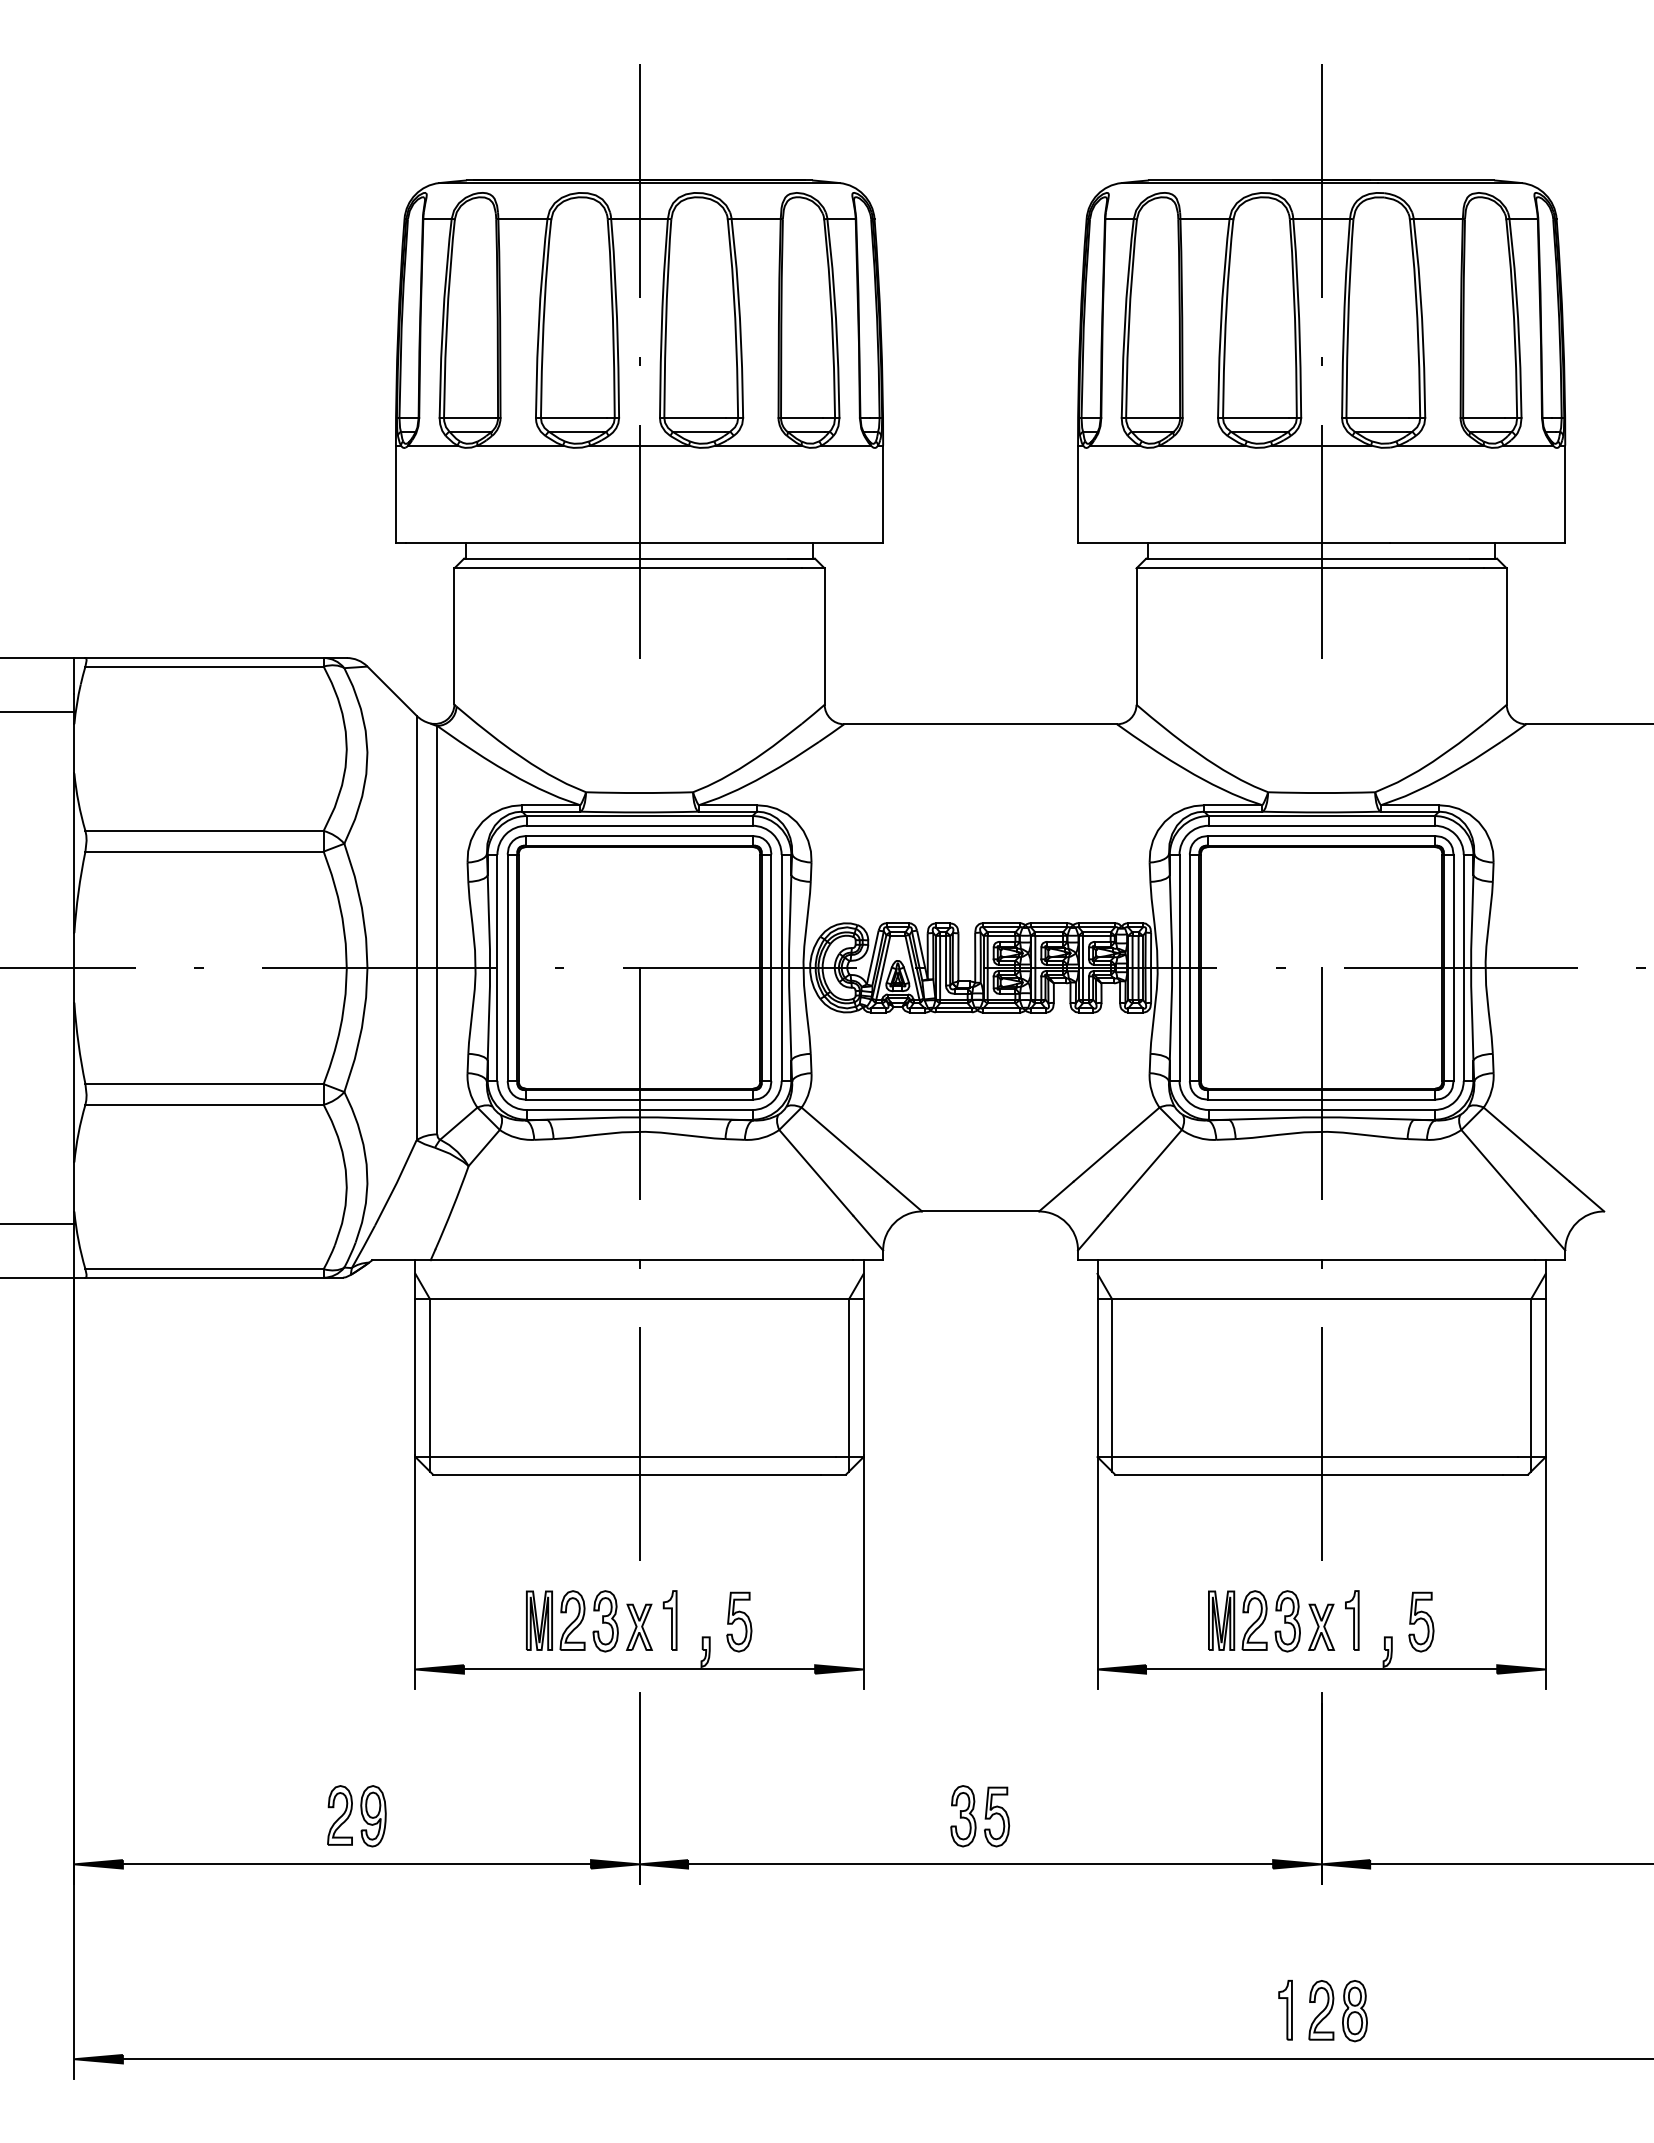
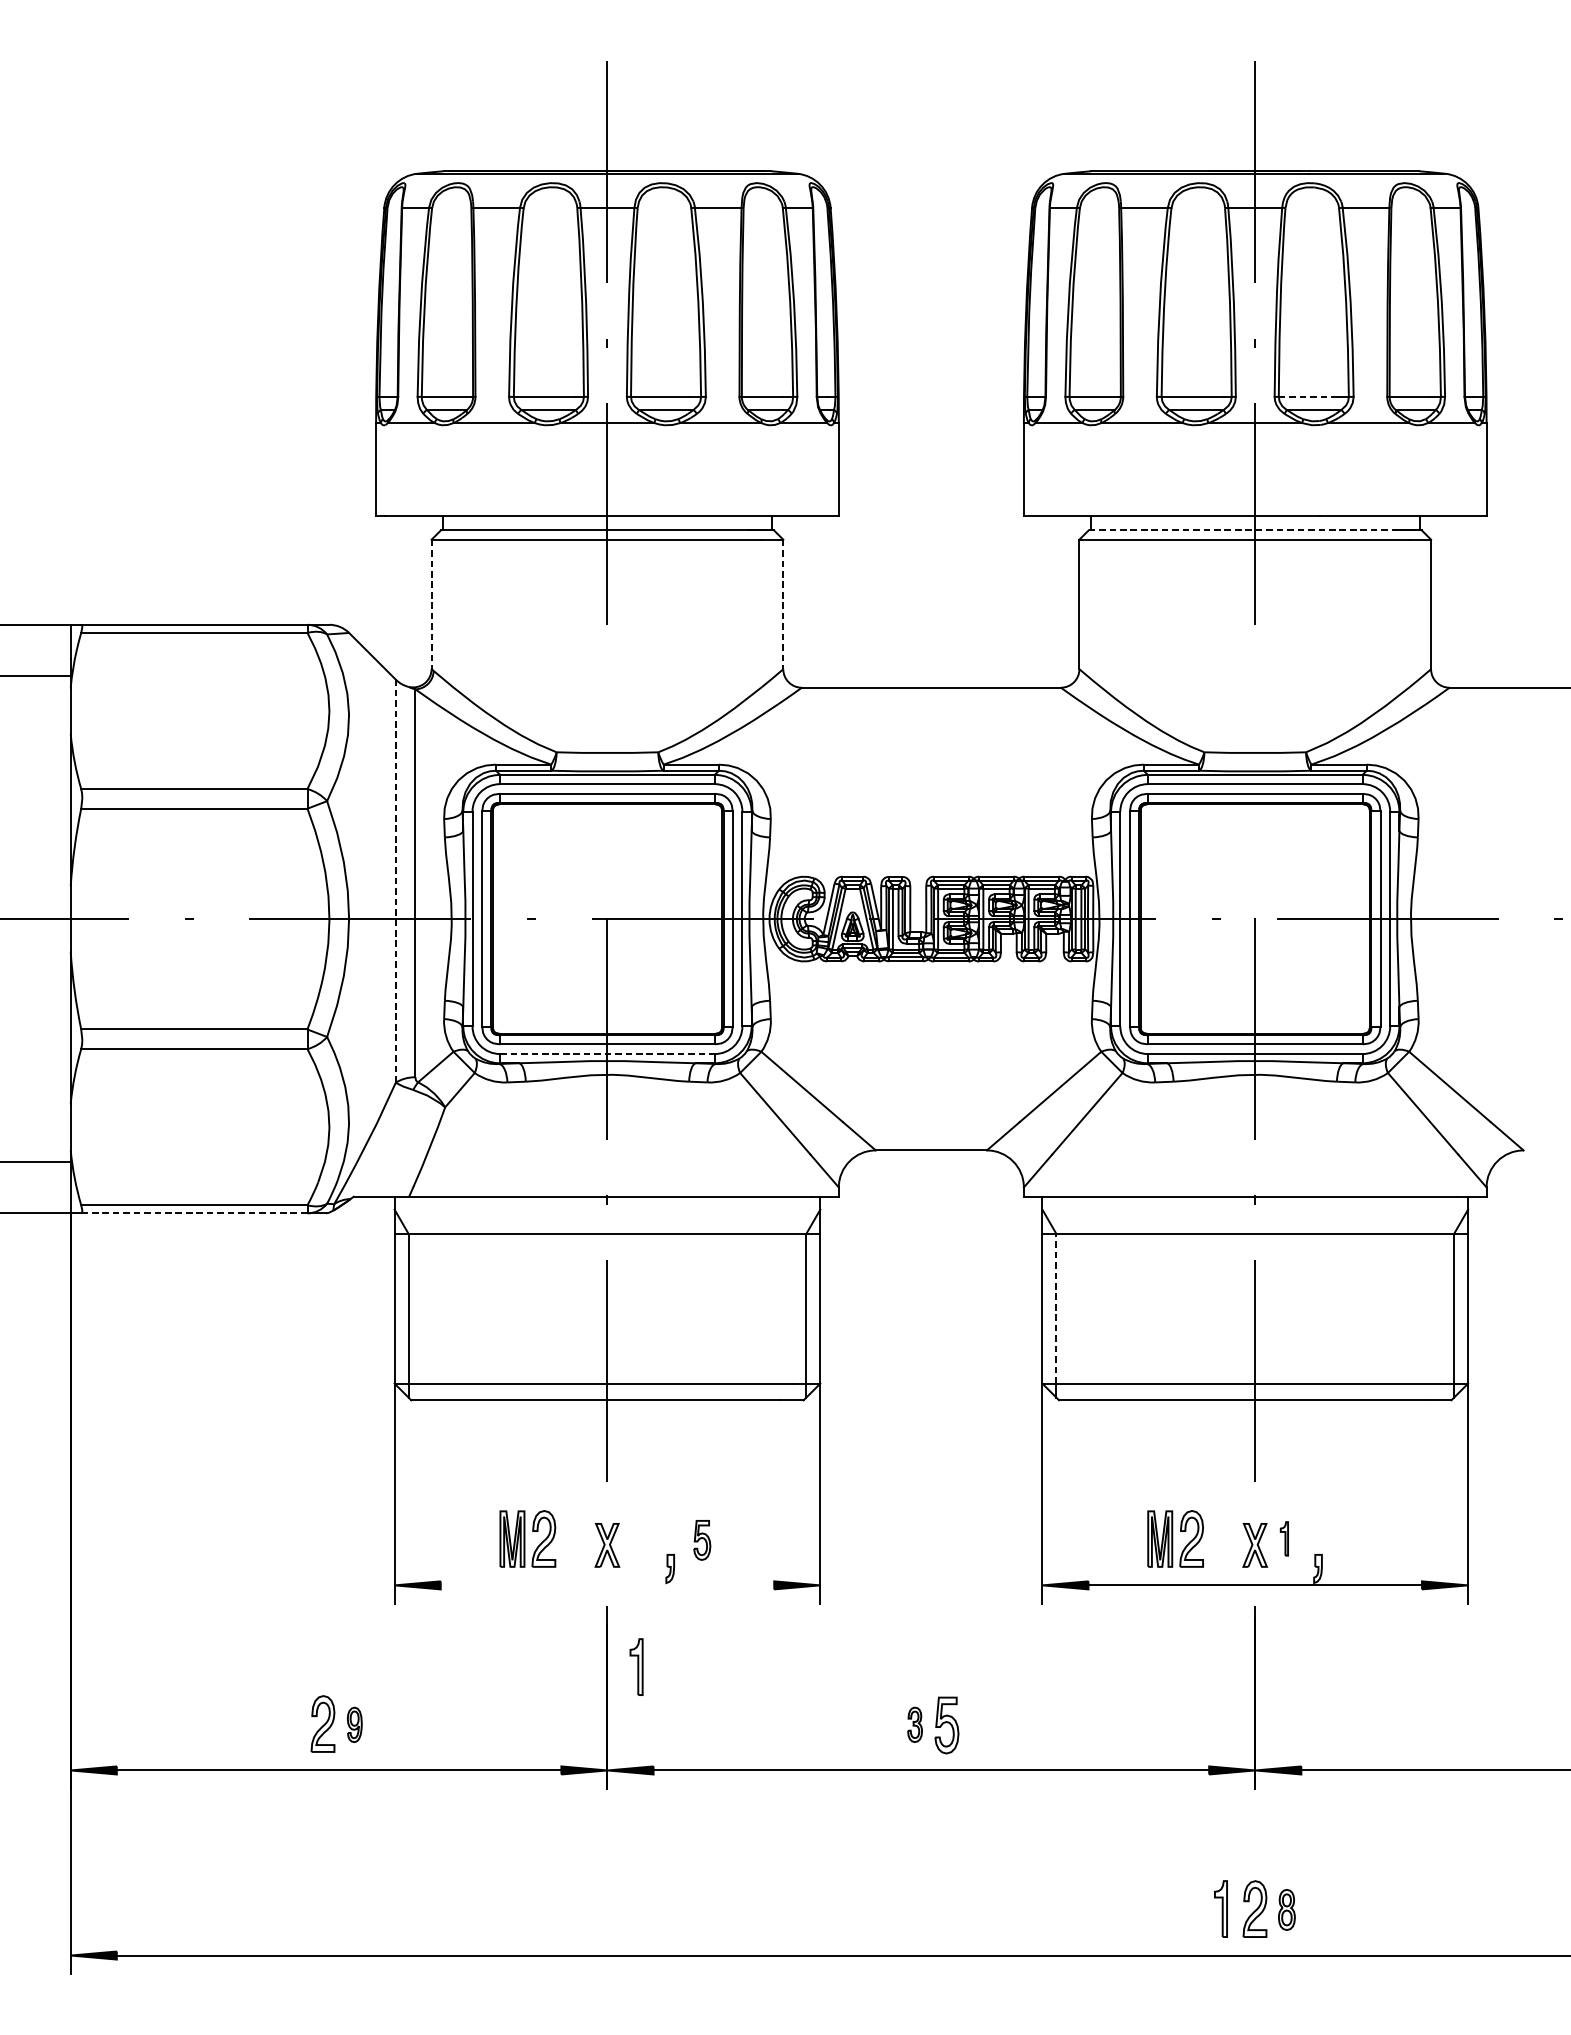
line: (1377, 418) -> (1308, 397), solid -> dashed
line: (1310, 558) -> (1244, 530), solid -> dashed
line: (454, 636) -> (431, 604), solid -> dashed
line: (824, 637) -> (783, 605), solid -> dashed
line: (416, 927) -> (395, 880), solid -> dashed
line: (639, 1109) -> (607, 1053), solid -> dashed
line: (204, 1277) -> (194, 1213), solid -> dashed
line: (1112, 1378) -> (1056, 1309), solid -> dashed
part: (669, 1620) -> (635, 1667), moved
part: (1352, 1620) -> (1284, 1538), size x0.6
part: (605, 1621) -> (575, 1539), removed
part: (739, 1621) -> (702, 1539), size x0.7
part: (1287, 1621) -> (1222, 1539), removed
part: (1421, 1621) -> (1350, 1539), removed
line: (639, 1669) -> (607, 1585), removed
part: (373, 1816) -> (354, 1725), size x0.6
part: (963, 1816) -> (915, 1725), size x0.6
part: (1354, 2011) -> (1286, 1910), size x0.7

